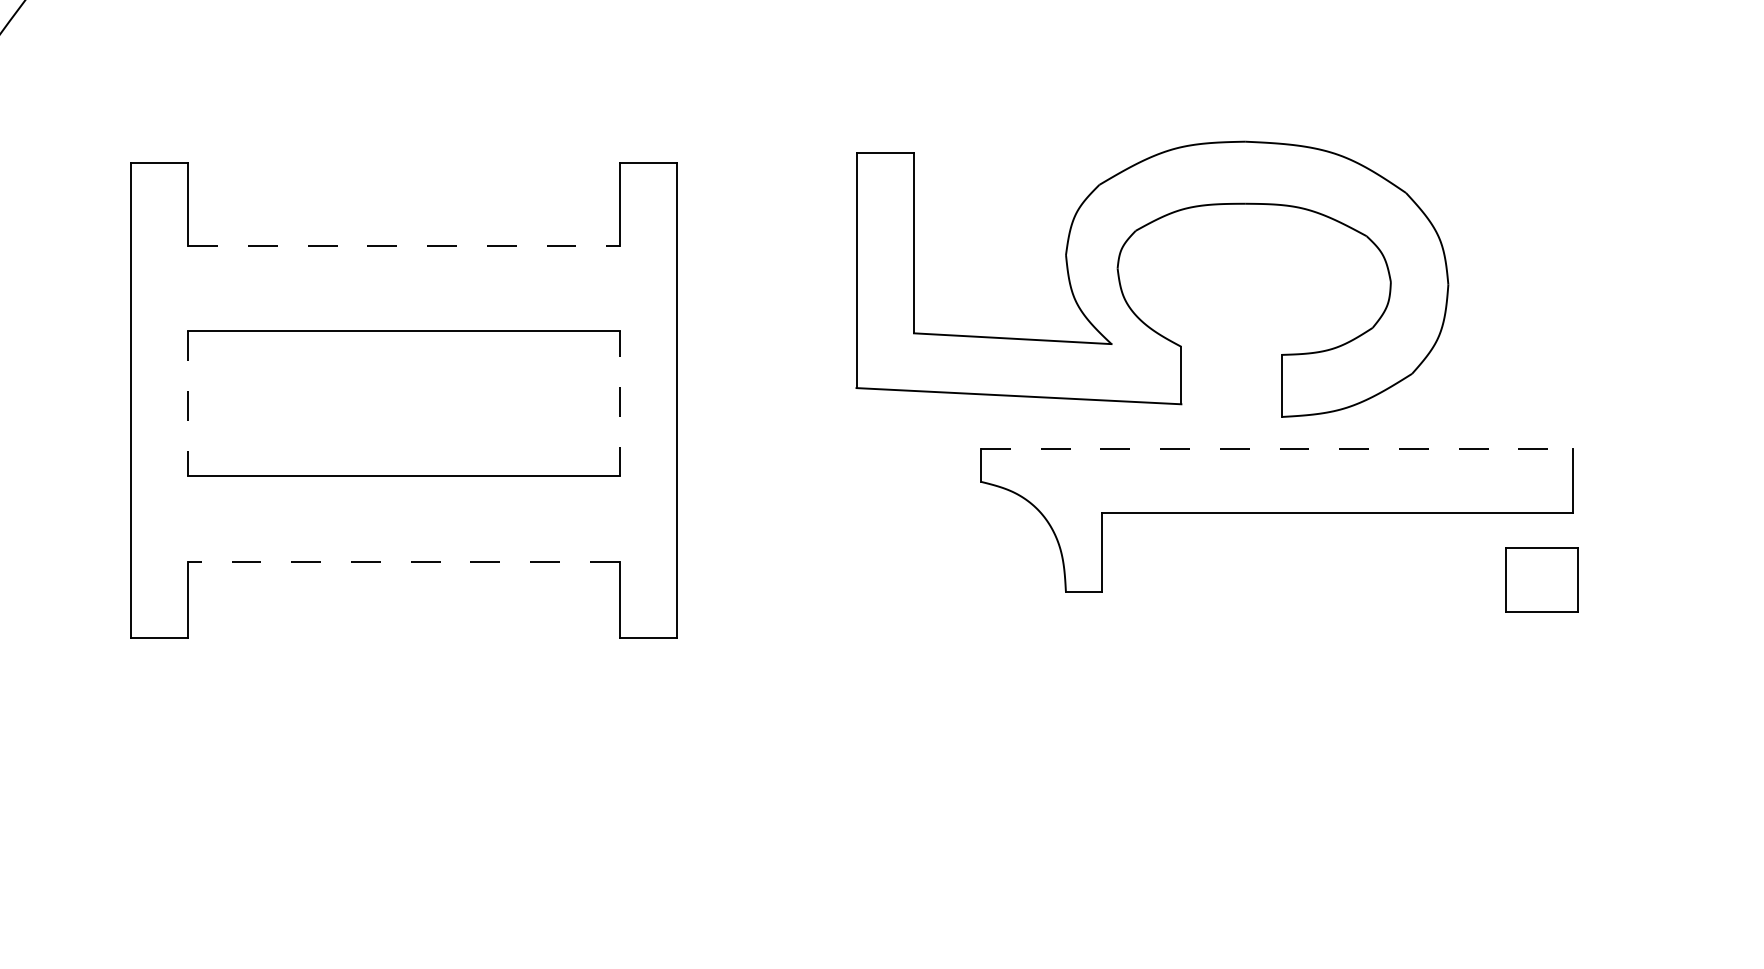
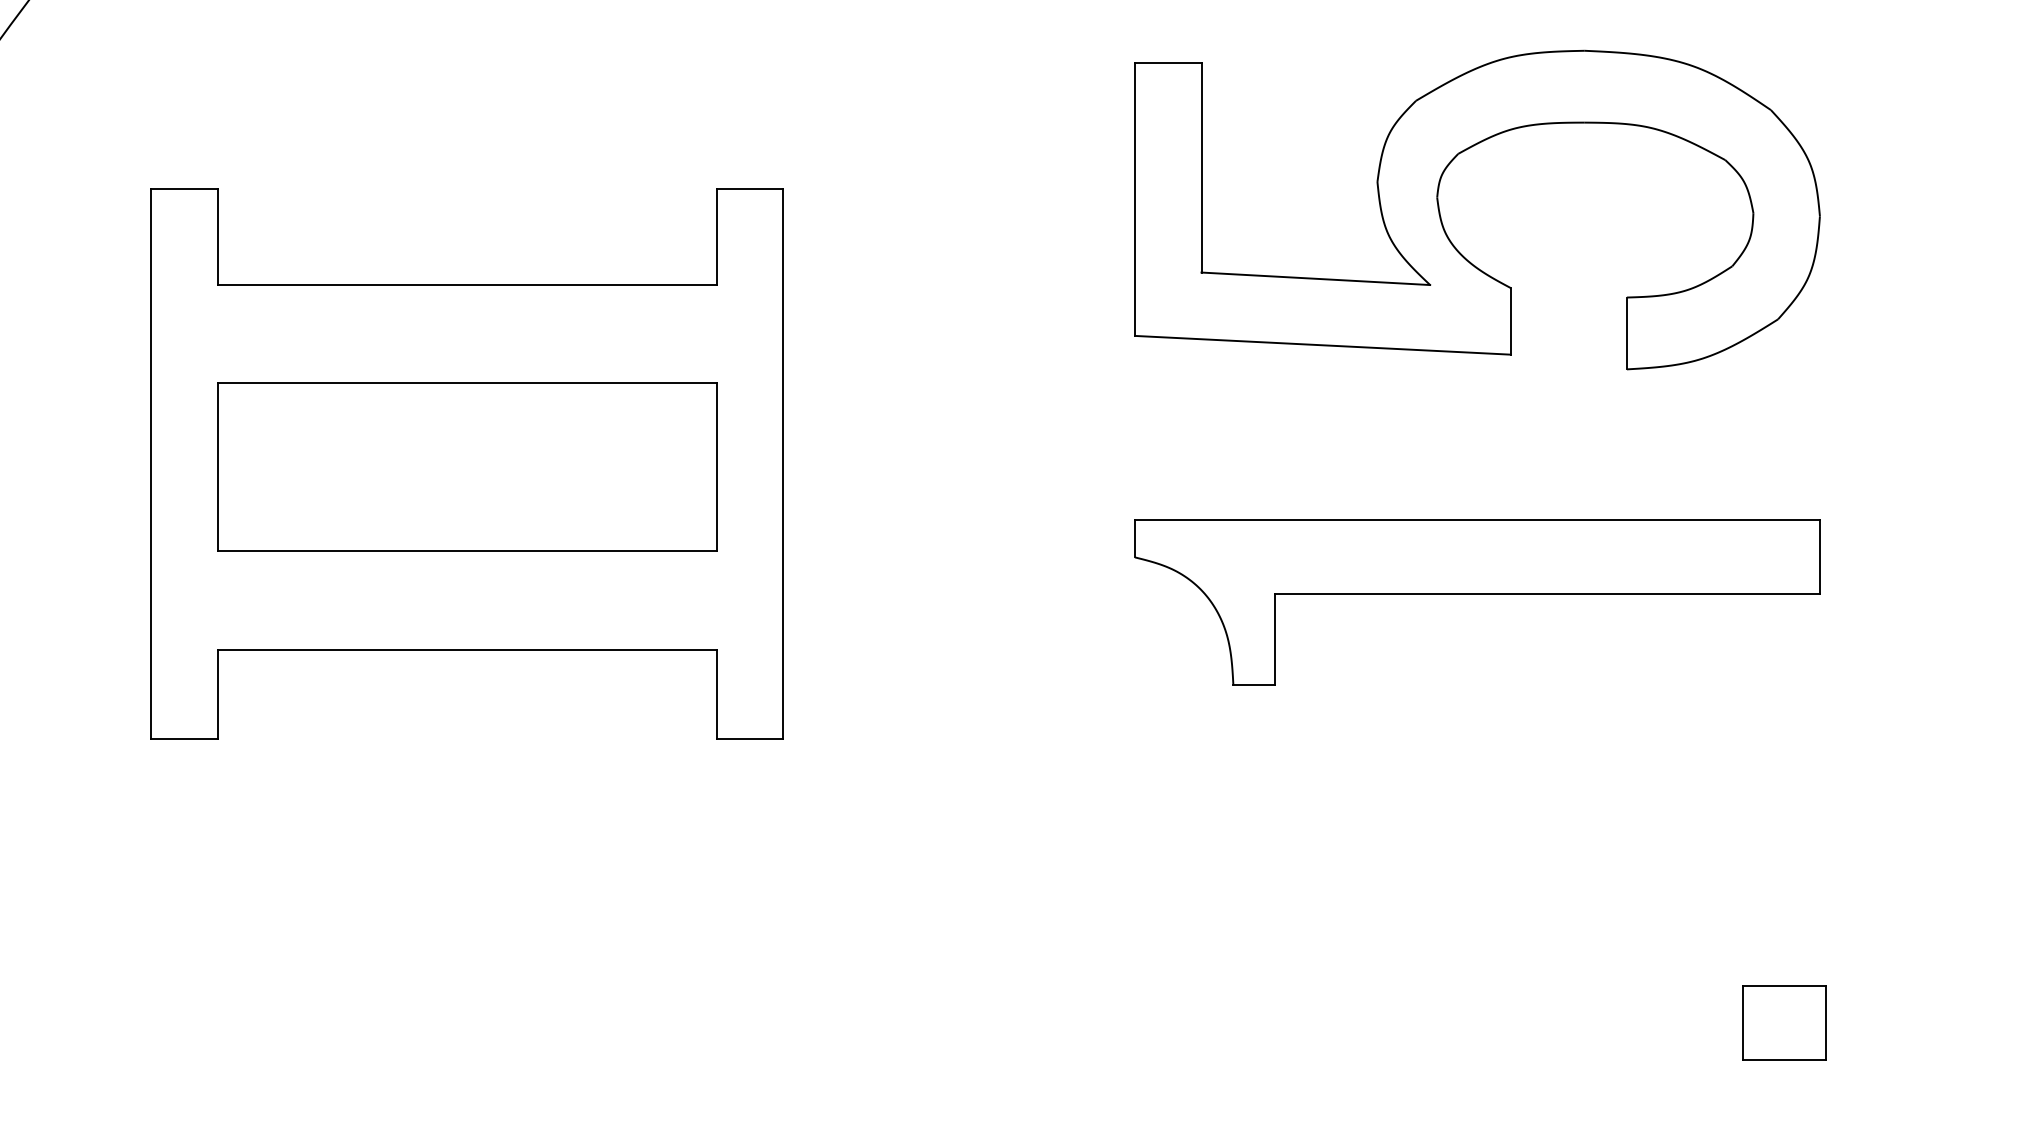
line: (404, 246) -> (467, 284), dashed -> solid
part: (1121, 284) -> (1441, 216), moved
line: (619, 403) -> (716, 466), dashed -> solid
line: (188, 404) -> (217, 467), dashed -> solid
line: (1276, 449) -> (1477, 519), dashed -> solid
line: (404, 561) -> (467, 649), dashed -> solid
part: (1542, 579) -> (1784, 1022), moved

